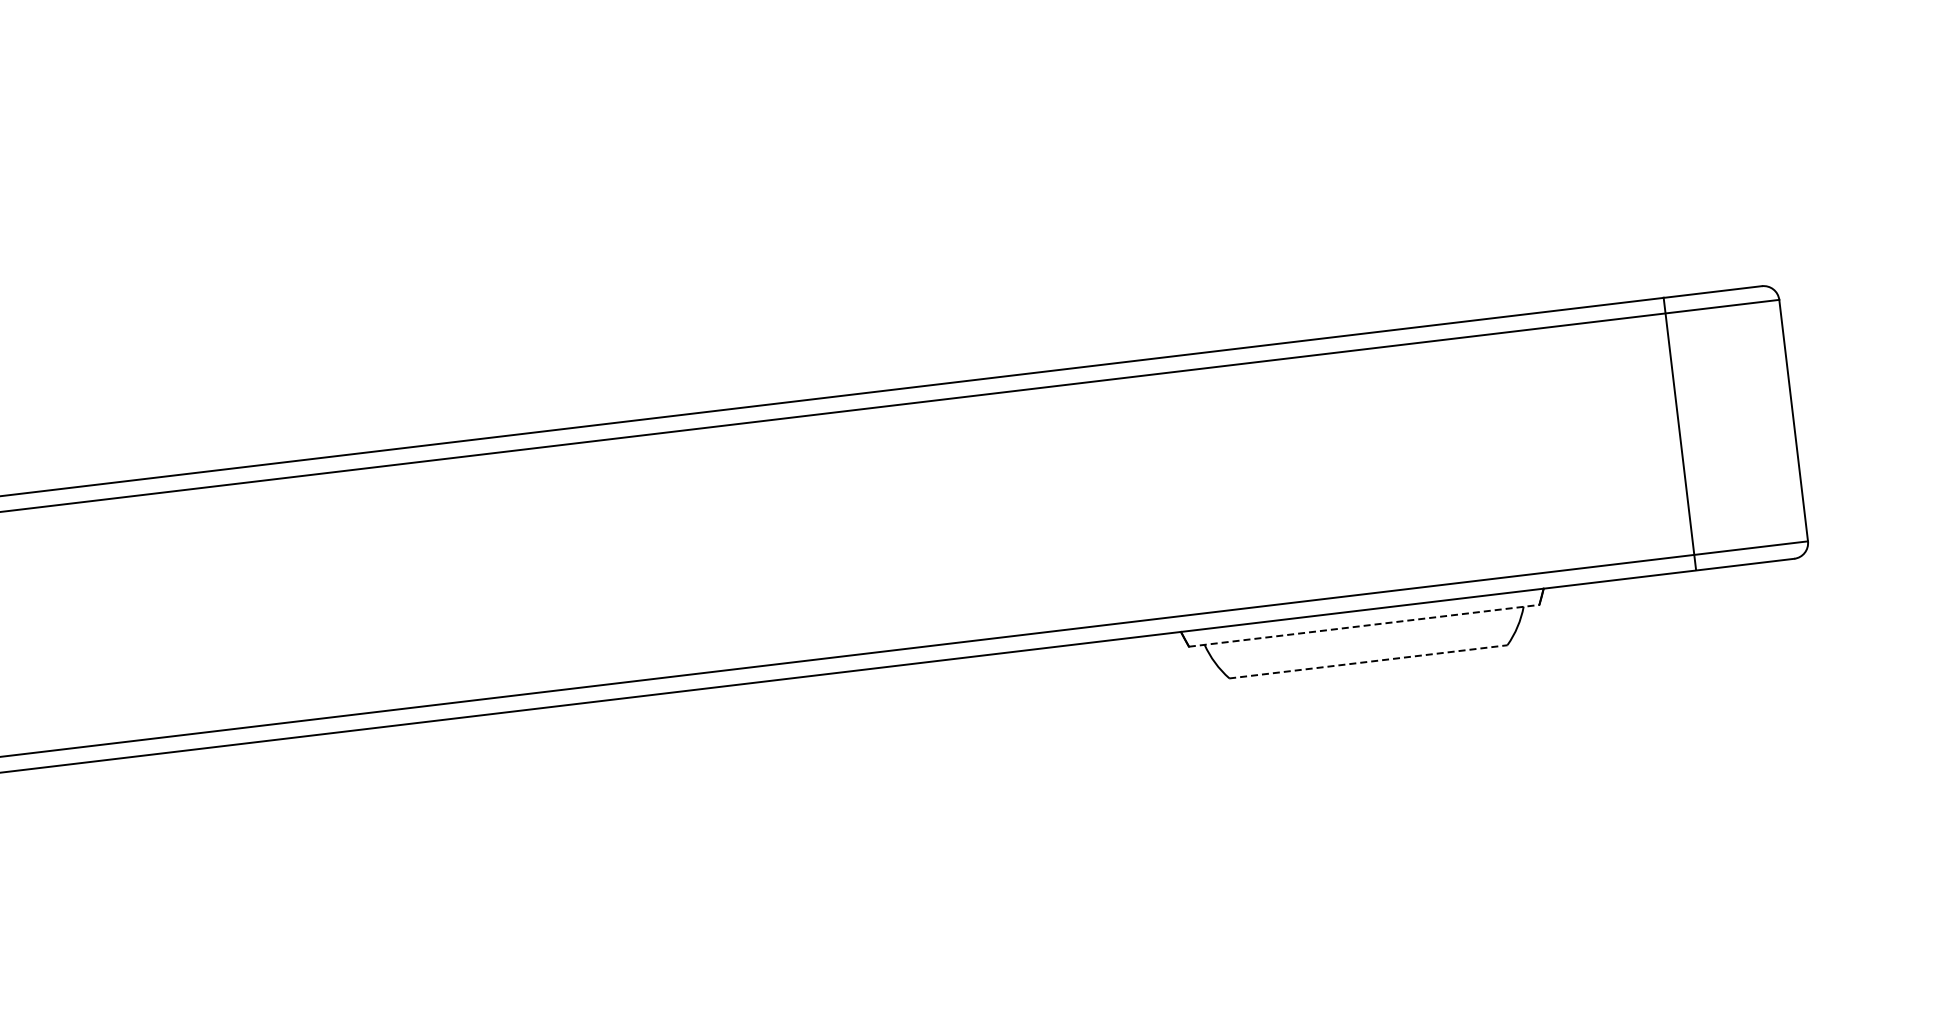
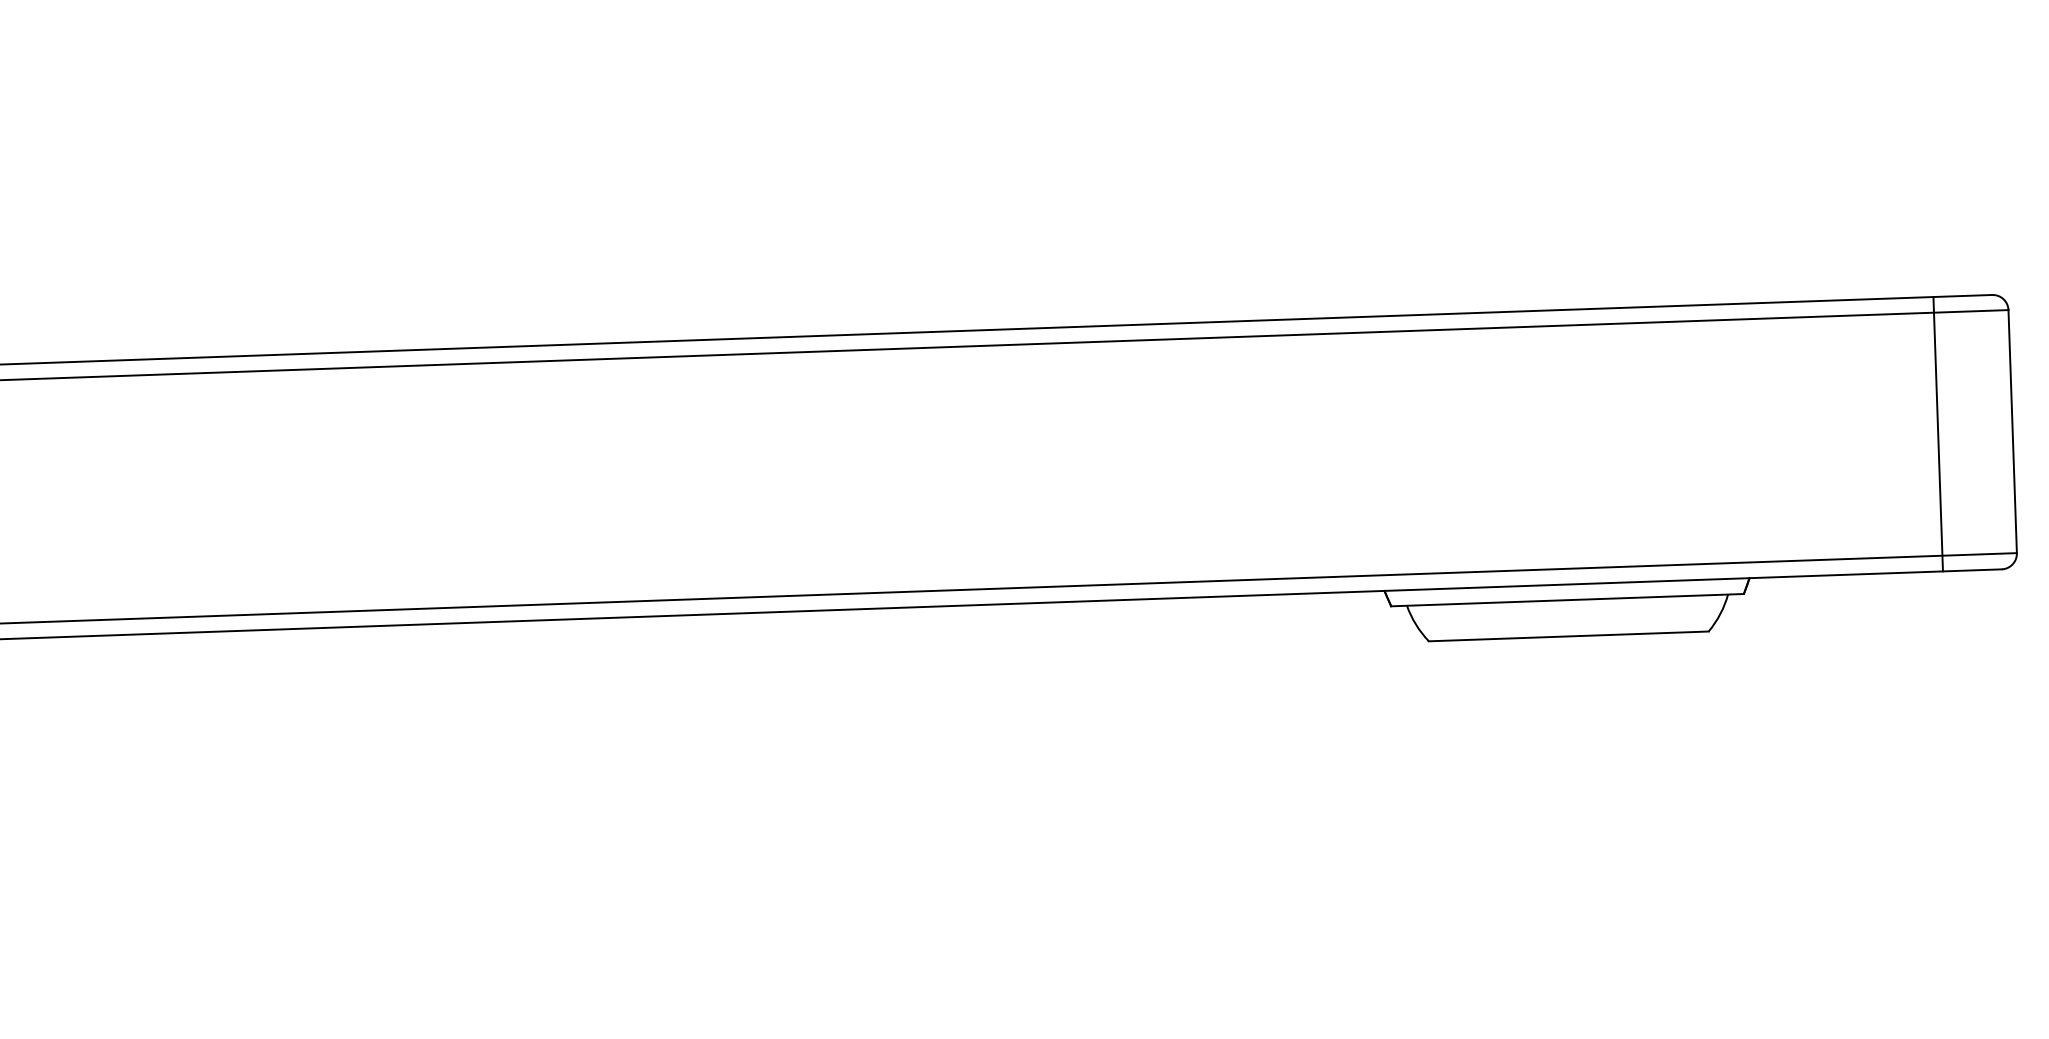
line: (1679, 434) -> (1937, 434), moved
line: (1365, 626) -> (1568, 600), dashed -> solid
line: (1369, 661) -> (1569, 636), dashed -> solid

